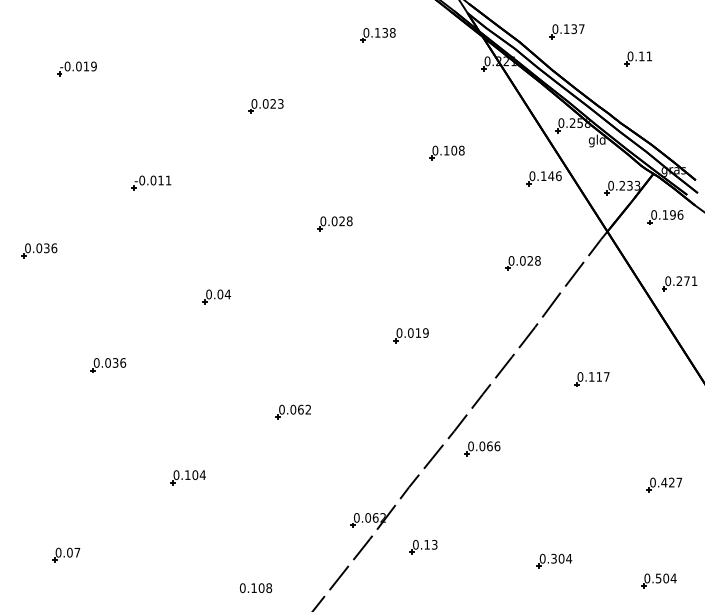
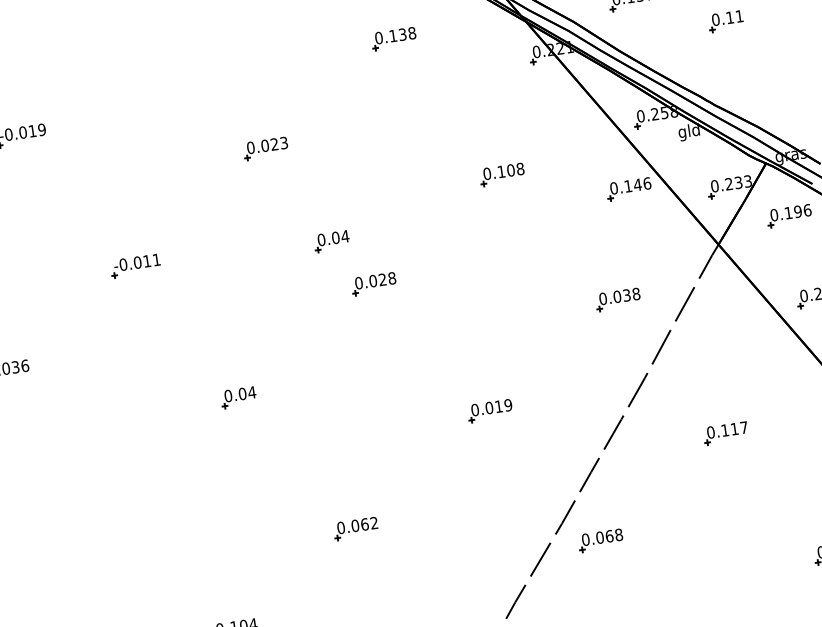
part: (306, 185) -> (331, 241), added
text: (530, 261) -> (627, 296), 0.028 -> 0.038
part: (108, 365) -> (114, 503), removed
text: (497, 446) -> (619, 535), 0.066 -> 0.068

